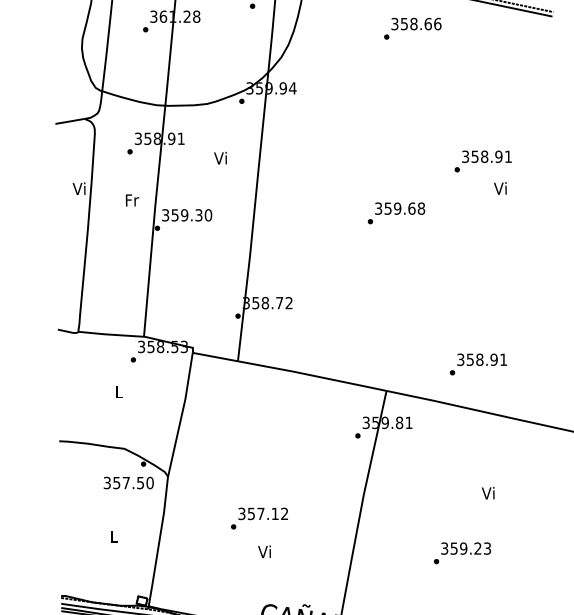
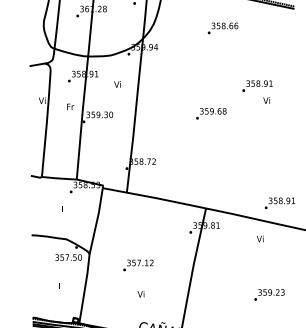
text: (411, 28) -> (222, 28), moved
text: (477, 364) -> (279, 203), moved
text: (488, 492) -> (260, 238), moved
text: (259, 518) -> (138, 265), moved
text: (462, 552) -> (269, 294), moved

